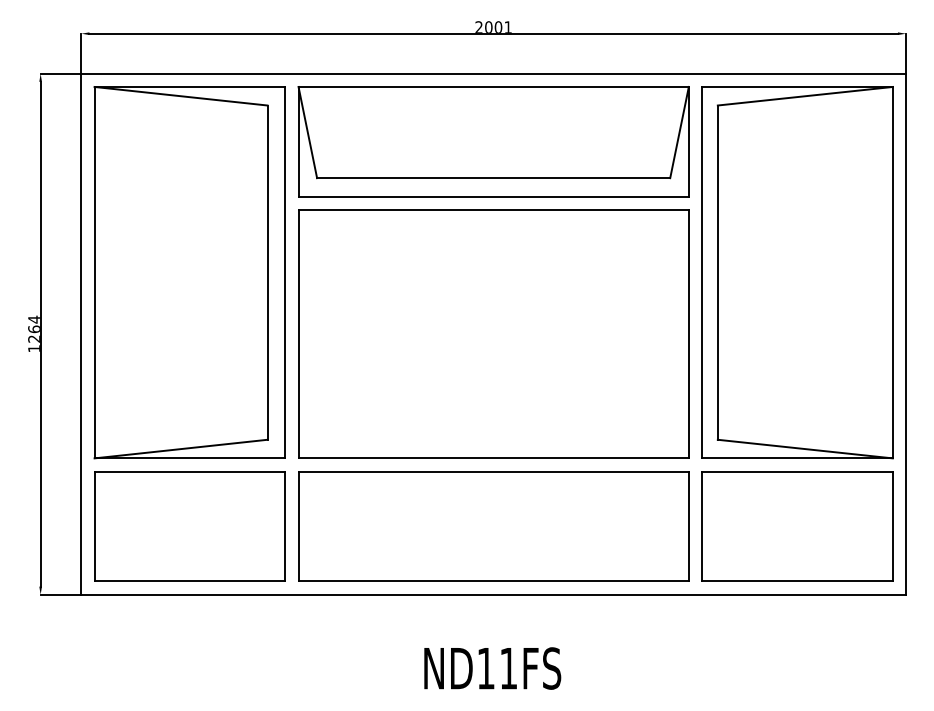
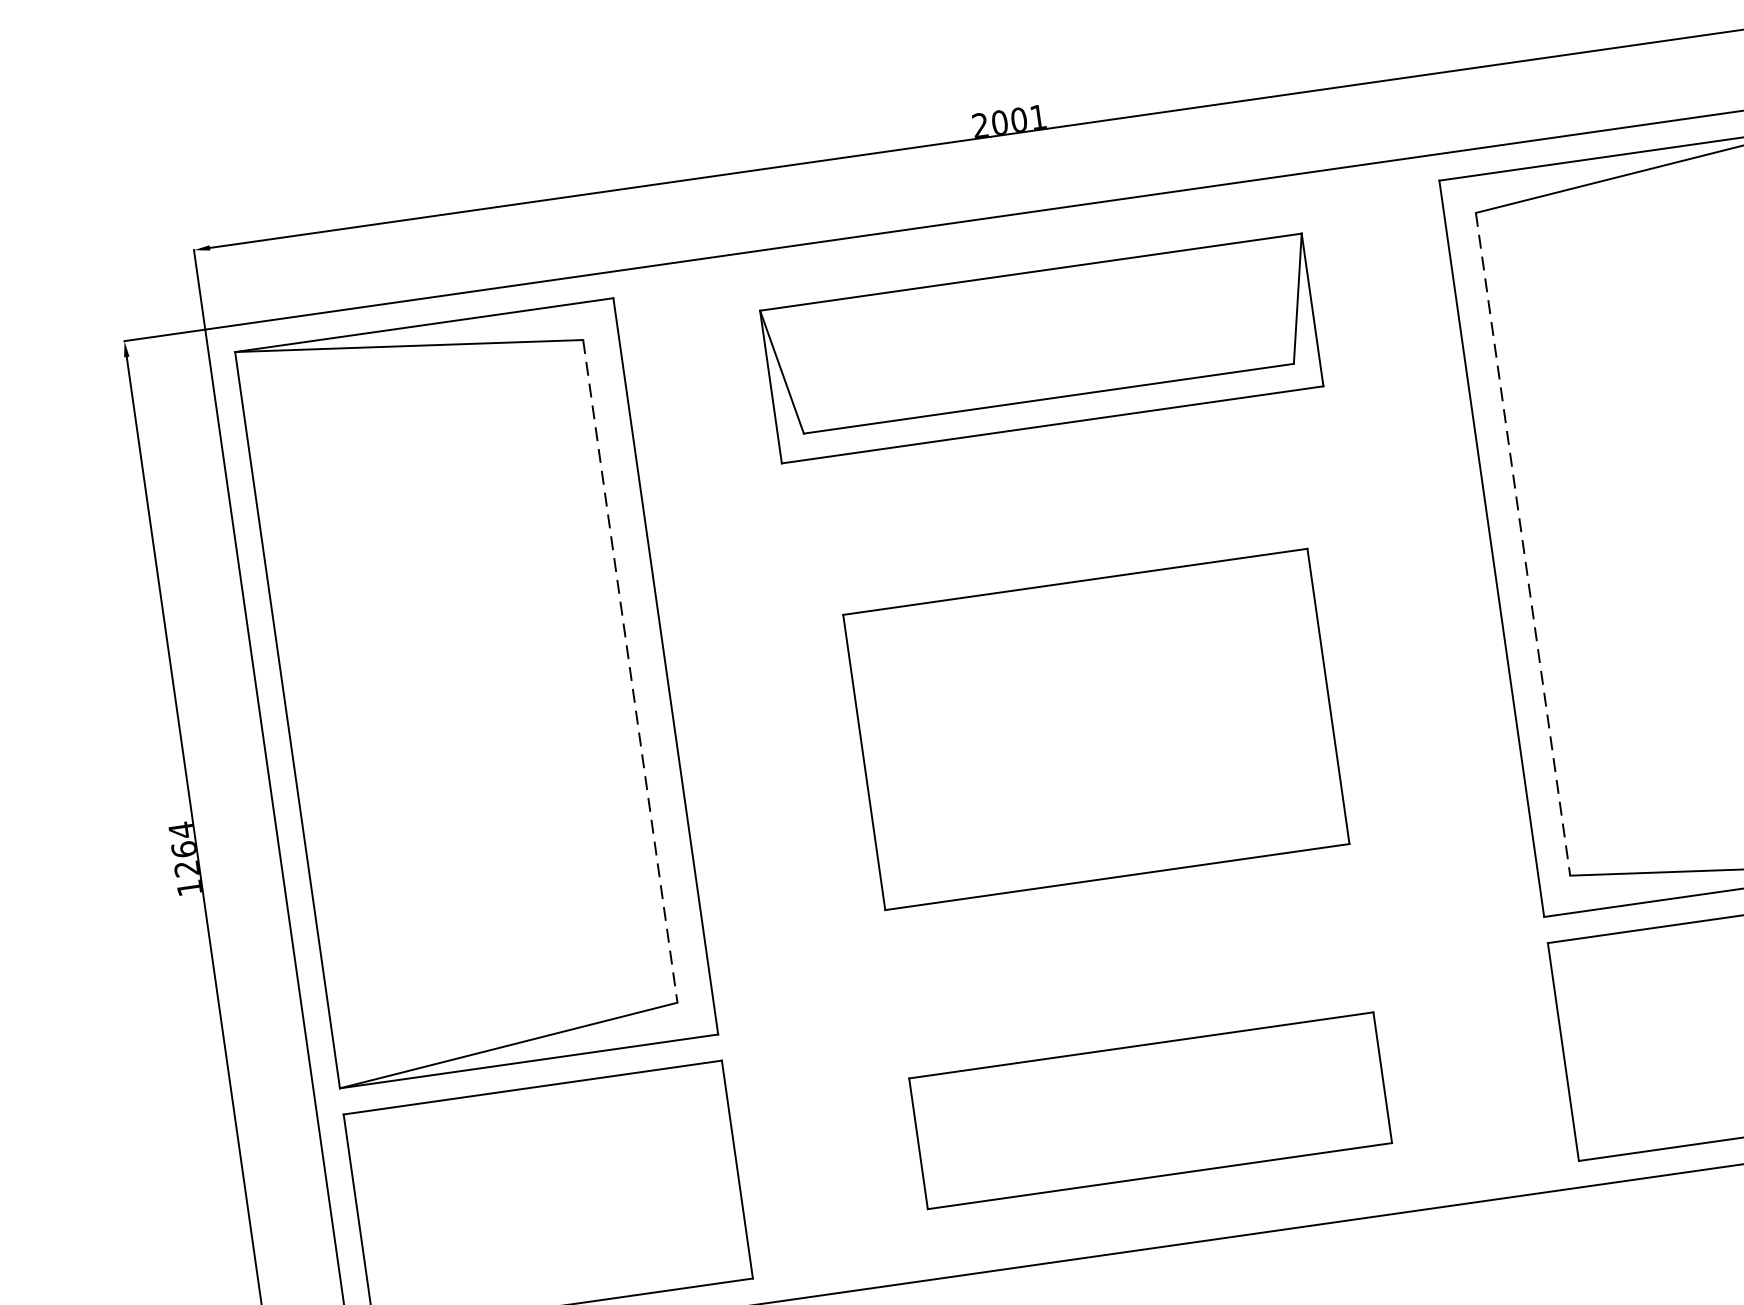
part: (493, 141) -> (1041, 347), size x0.7
line: (267, 273) -> (630, 673), solid -> dashed
line: (717, 273) -> (1522, 546), solid -> dashed
part: (493, 333) -> (1095, 728), size x0.6
part: (493, 526) -> (1149, 1110), size x0.6

